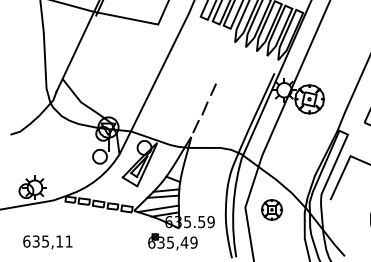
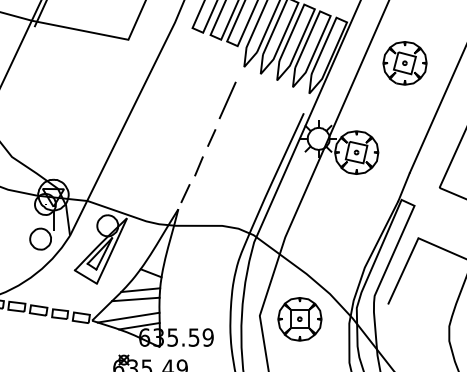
part: (341, 40) -> (404, 63), added
line: (223, 64) -> (226, 100), added
part: (271, 209) -> (299, 318), size x1.43

